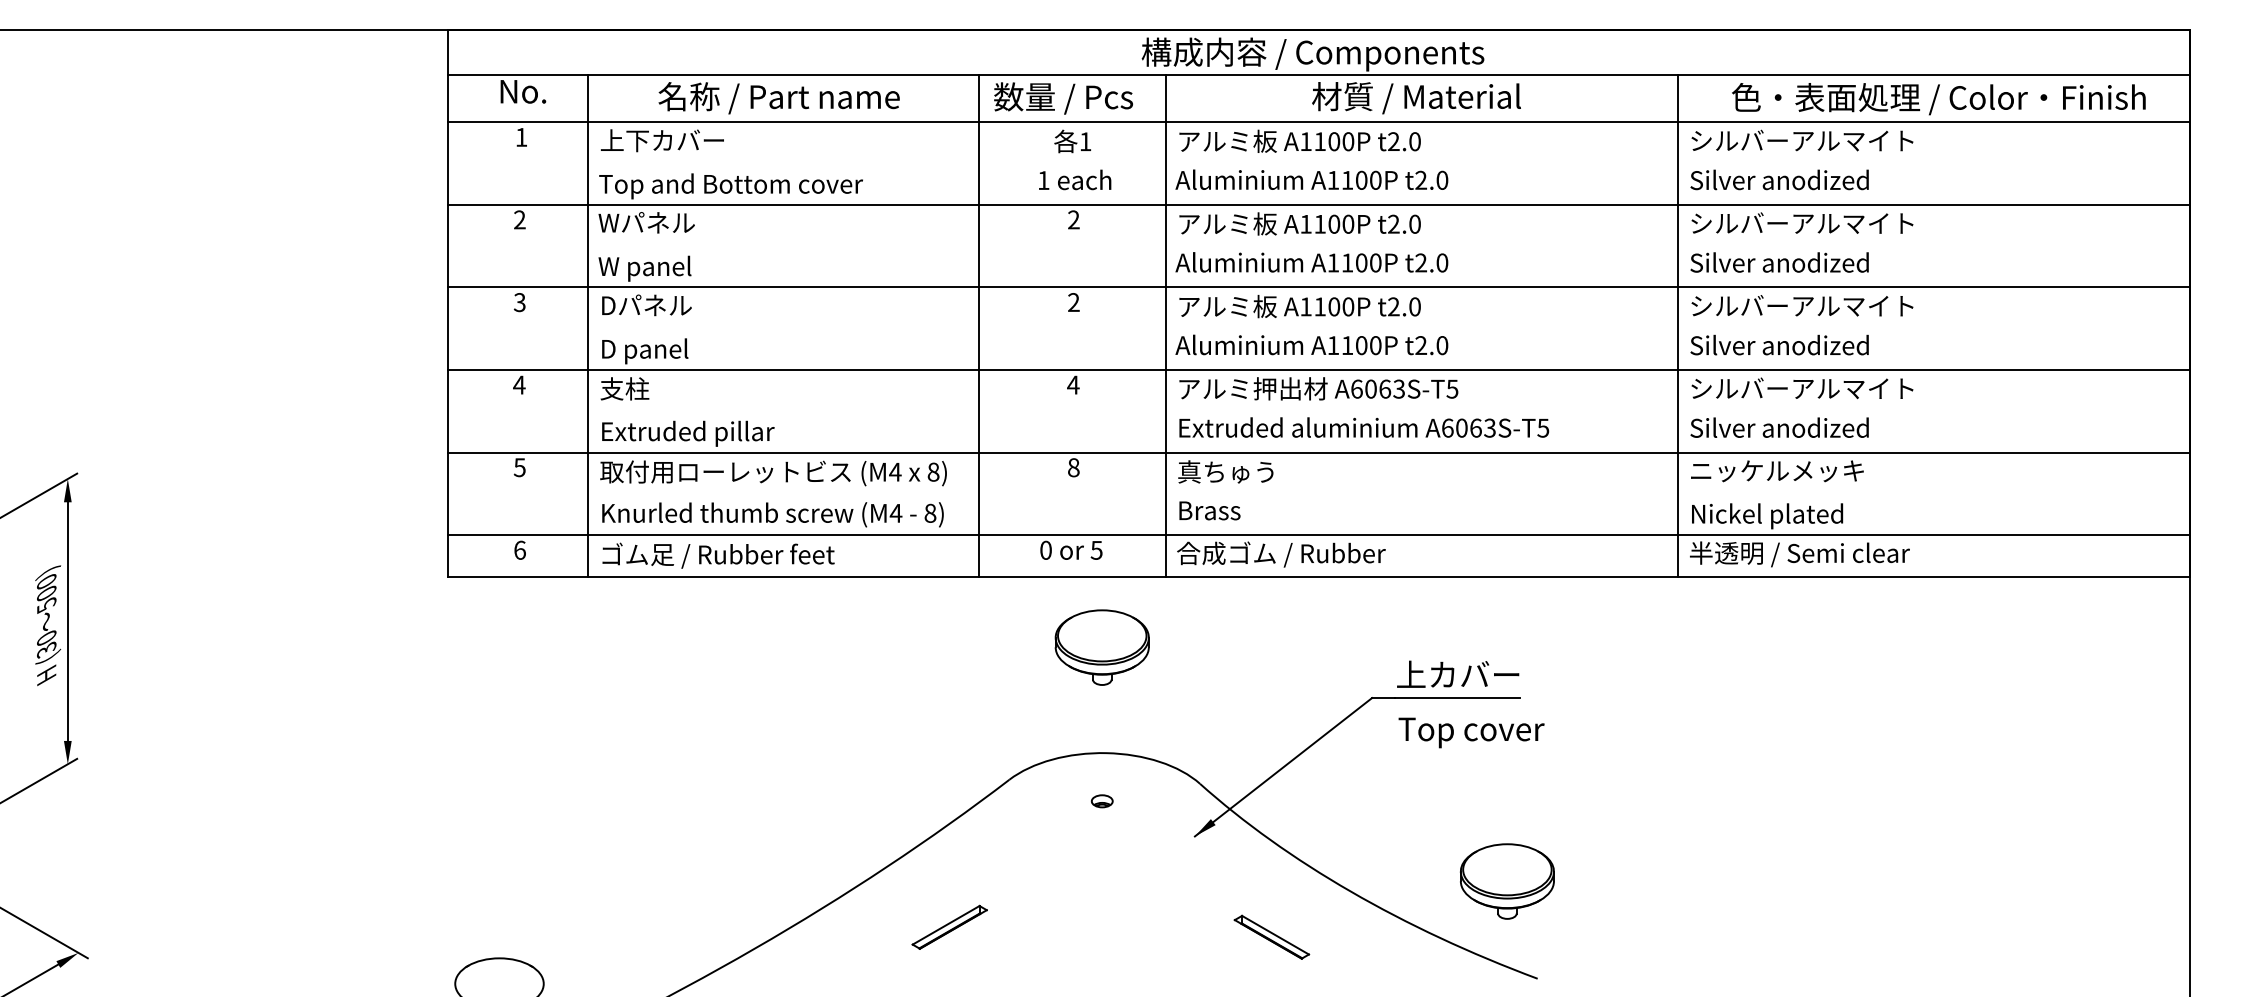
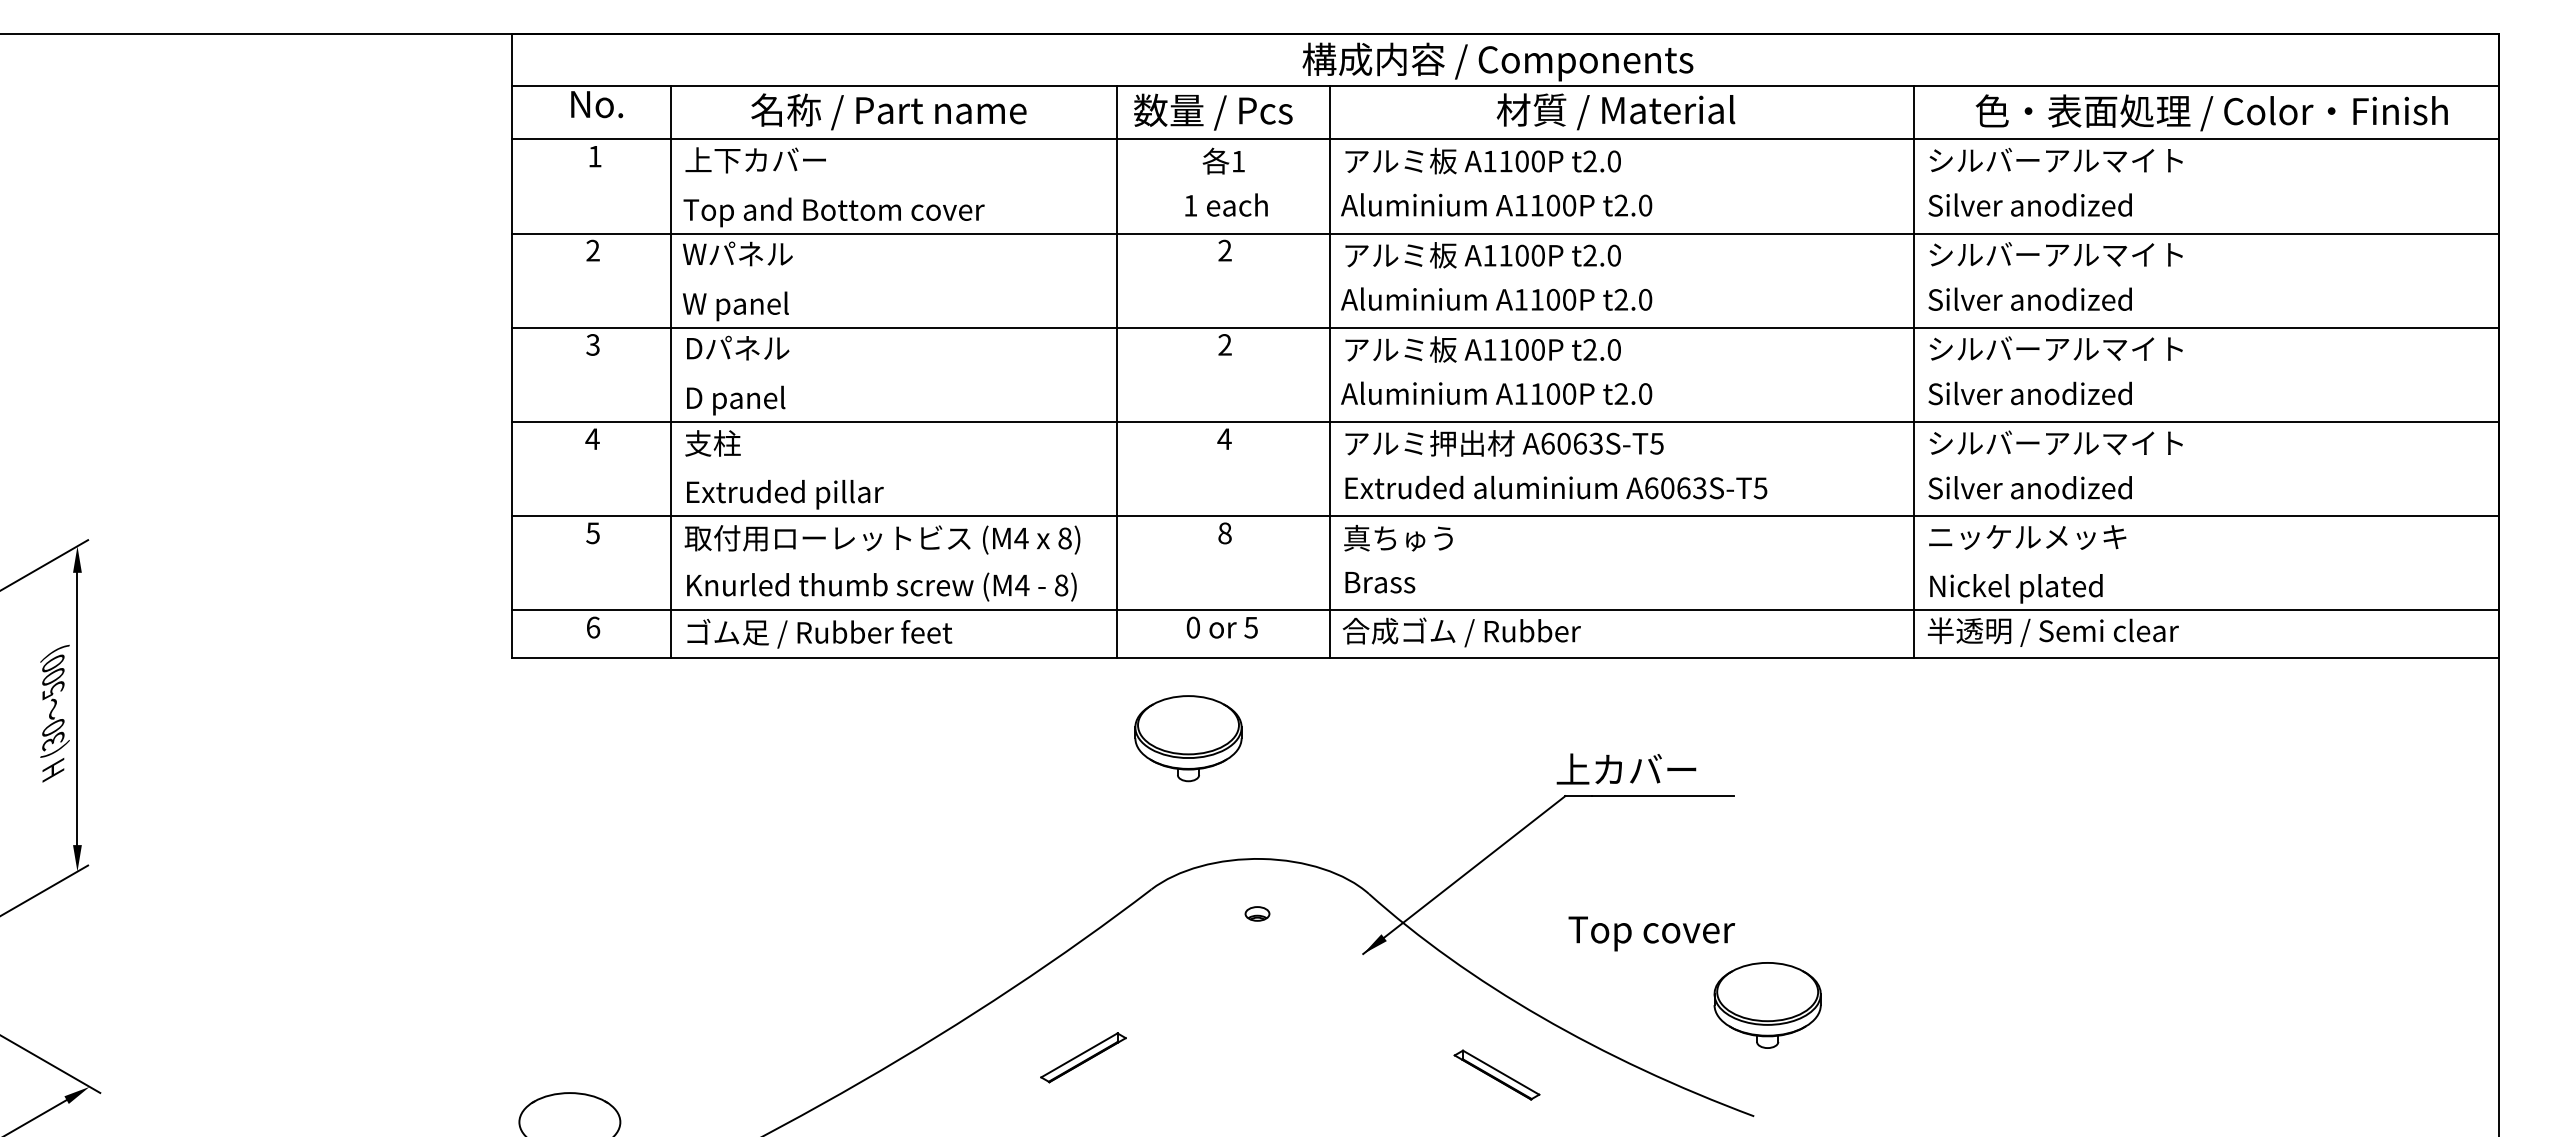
part: (1102, 647) -> (1188, 738), moved
text: (1458, 673) -> (1626, 768), moved
text: (1471, 732) -> (1651, 933), moved
part: (1507, 881) -> (1767, 1005), moved
part: (1271, 936) -> (1496, 1074), moved

